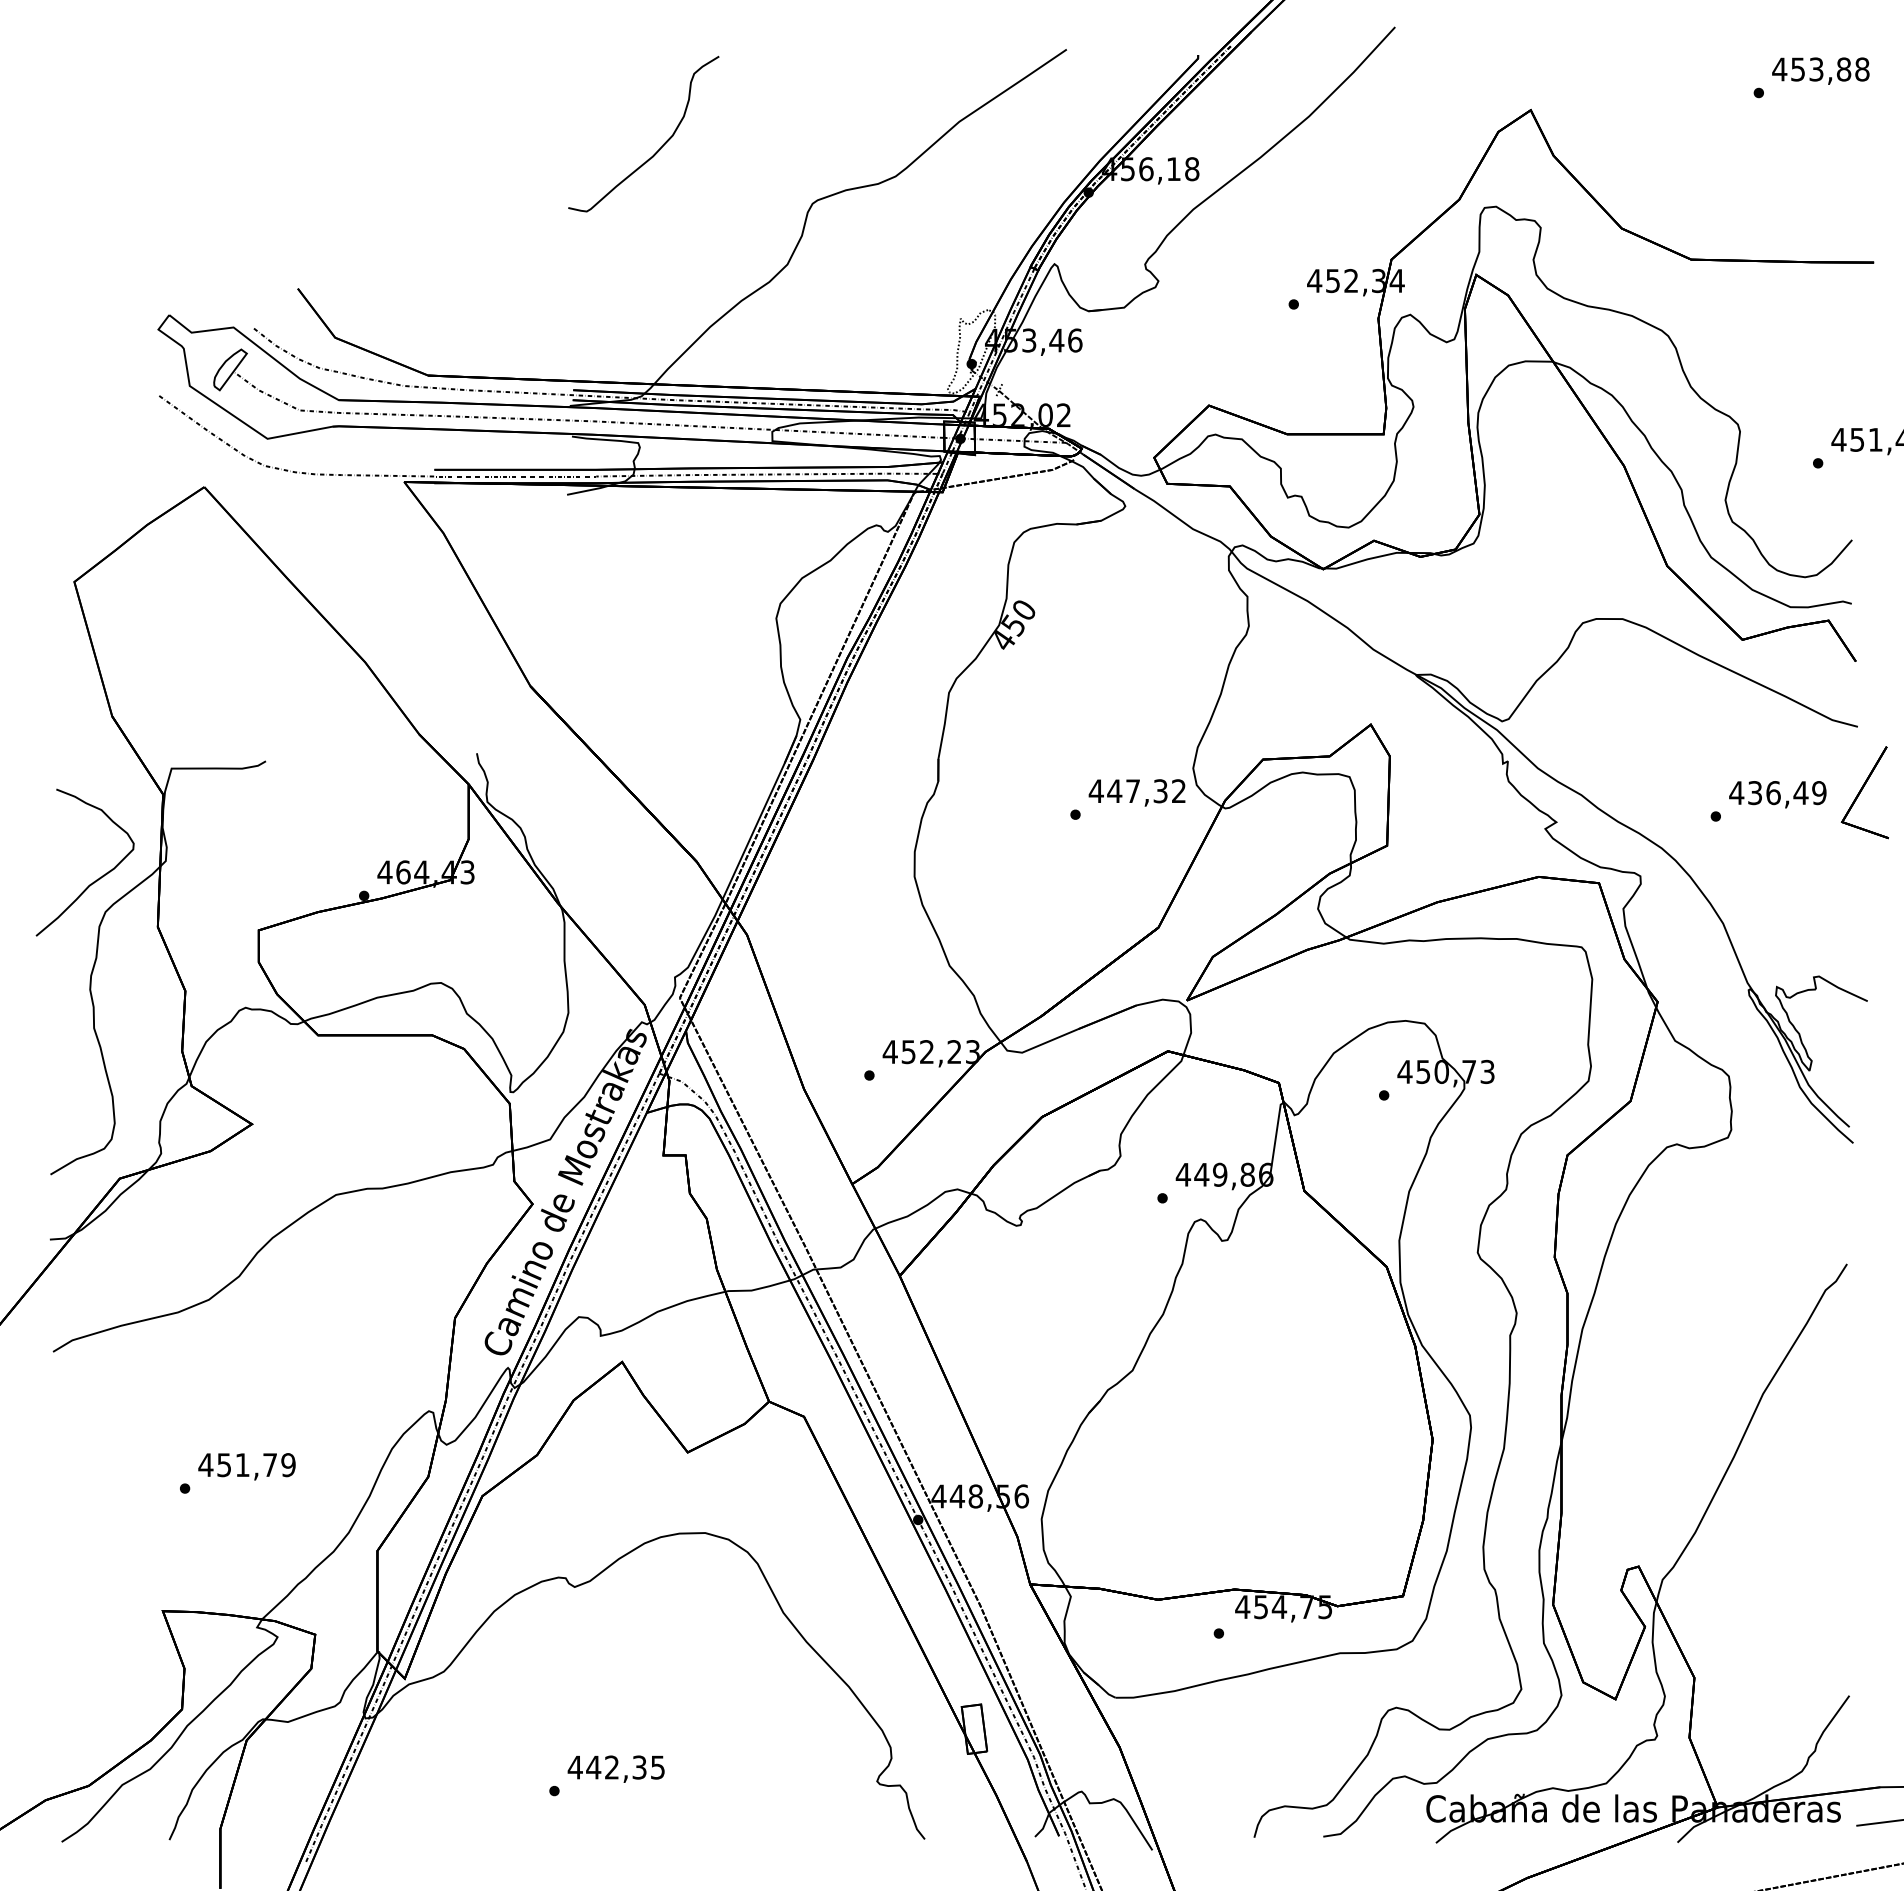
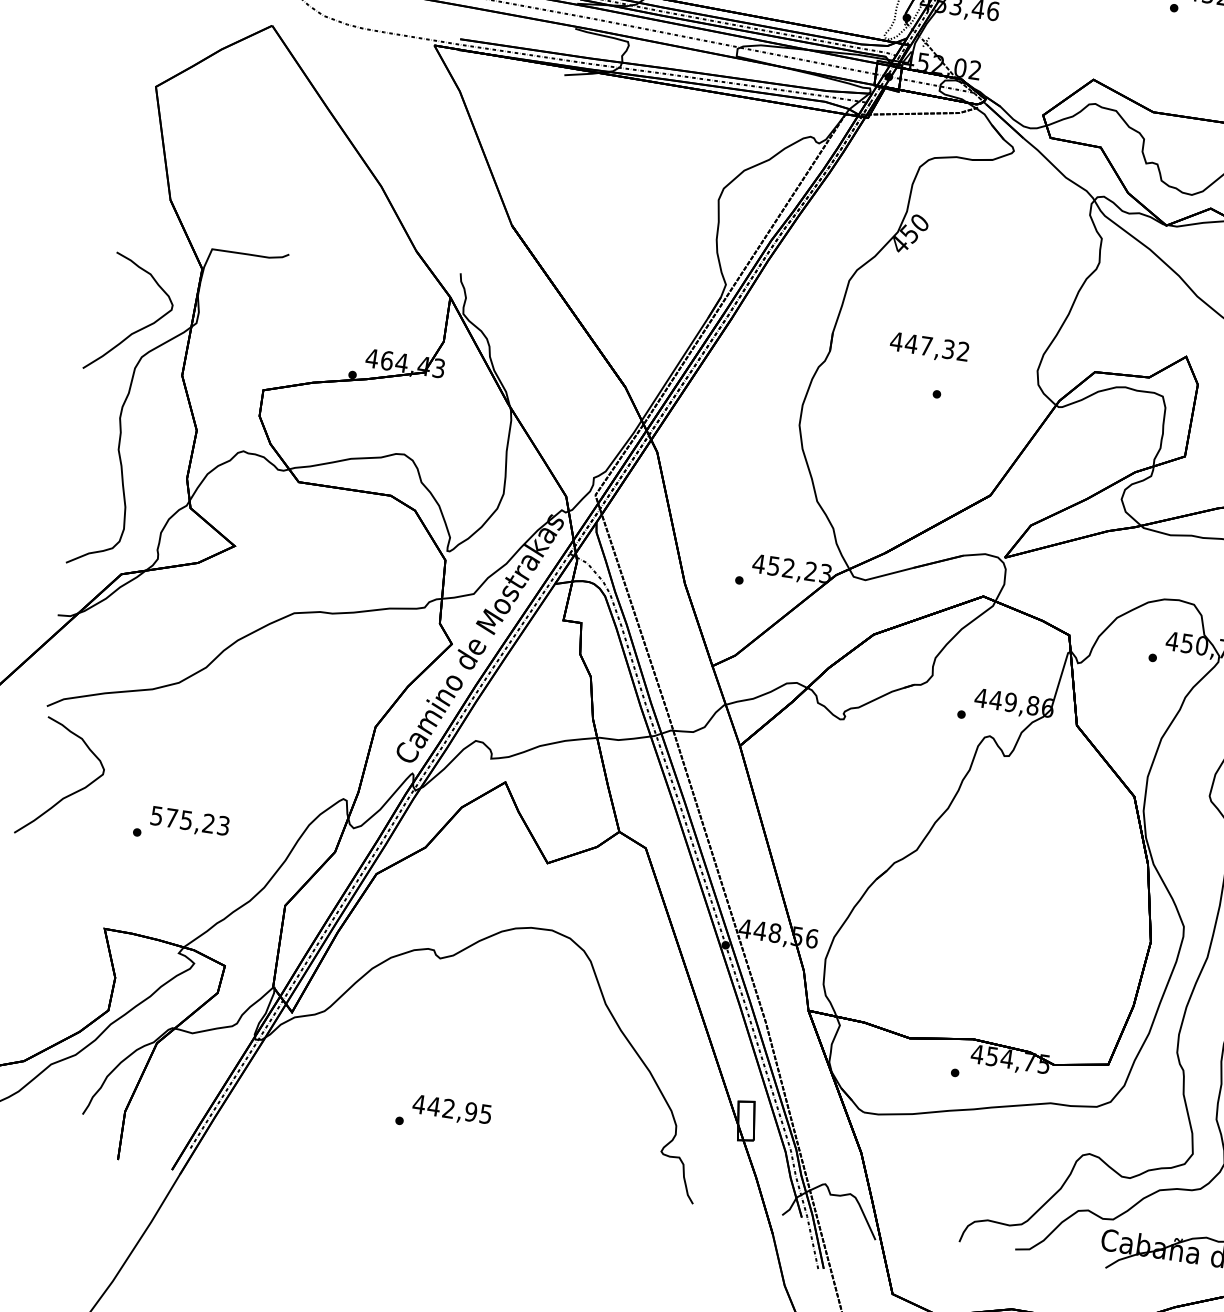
text: (1136, 792) -> (928, 347), moved
curve: (96, 1454) -> (69, 794), added
text: (246, 1465) -> (189, 821), 451,79 -> 575,23
text: (639, 1767) -> (471, 1112), 442,35 -> 442,95

